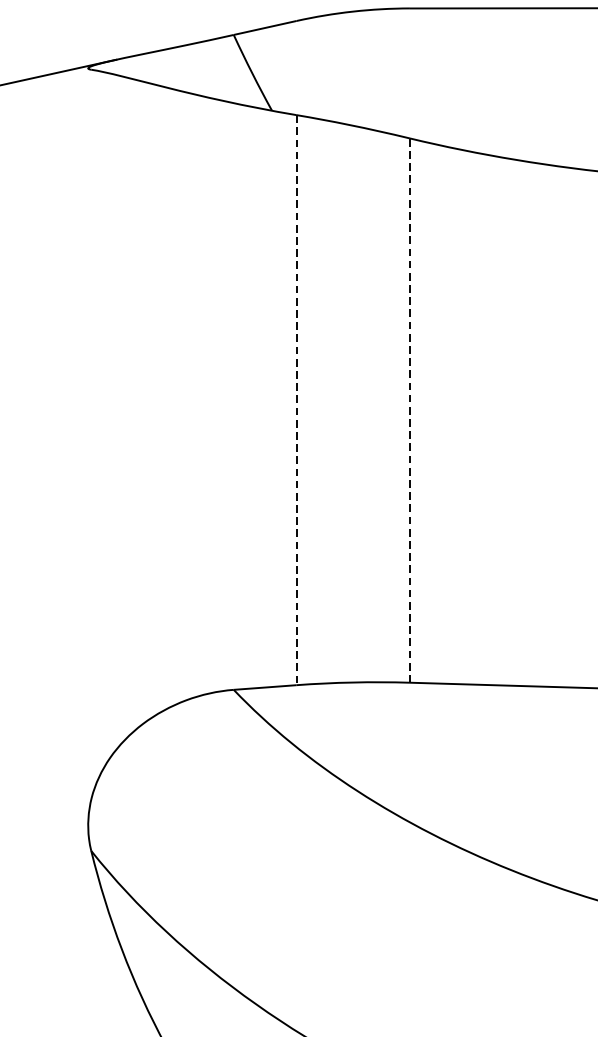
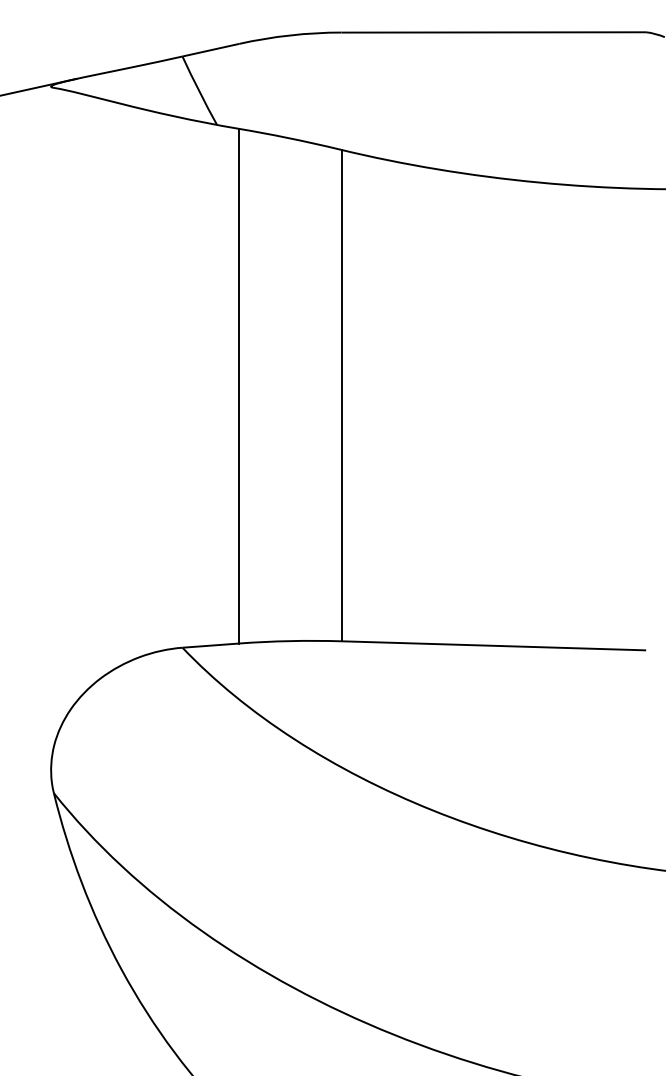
line: (296, 400) -> (239, 386), dashed -> solid
line: (409, 410) -> (341, 395), dashed -> solid

